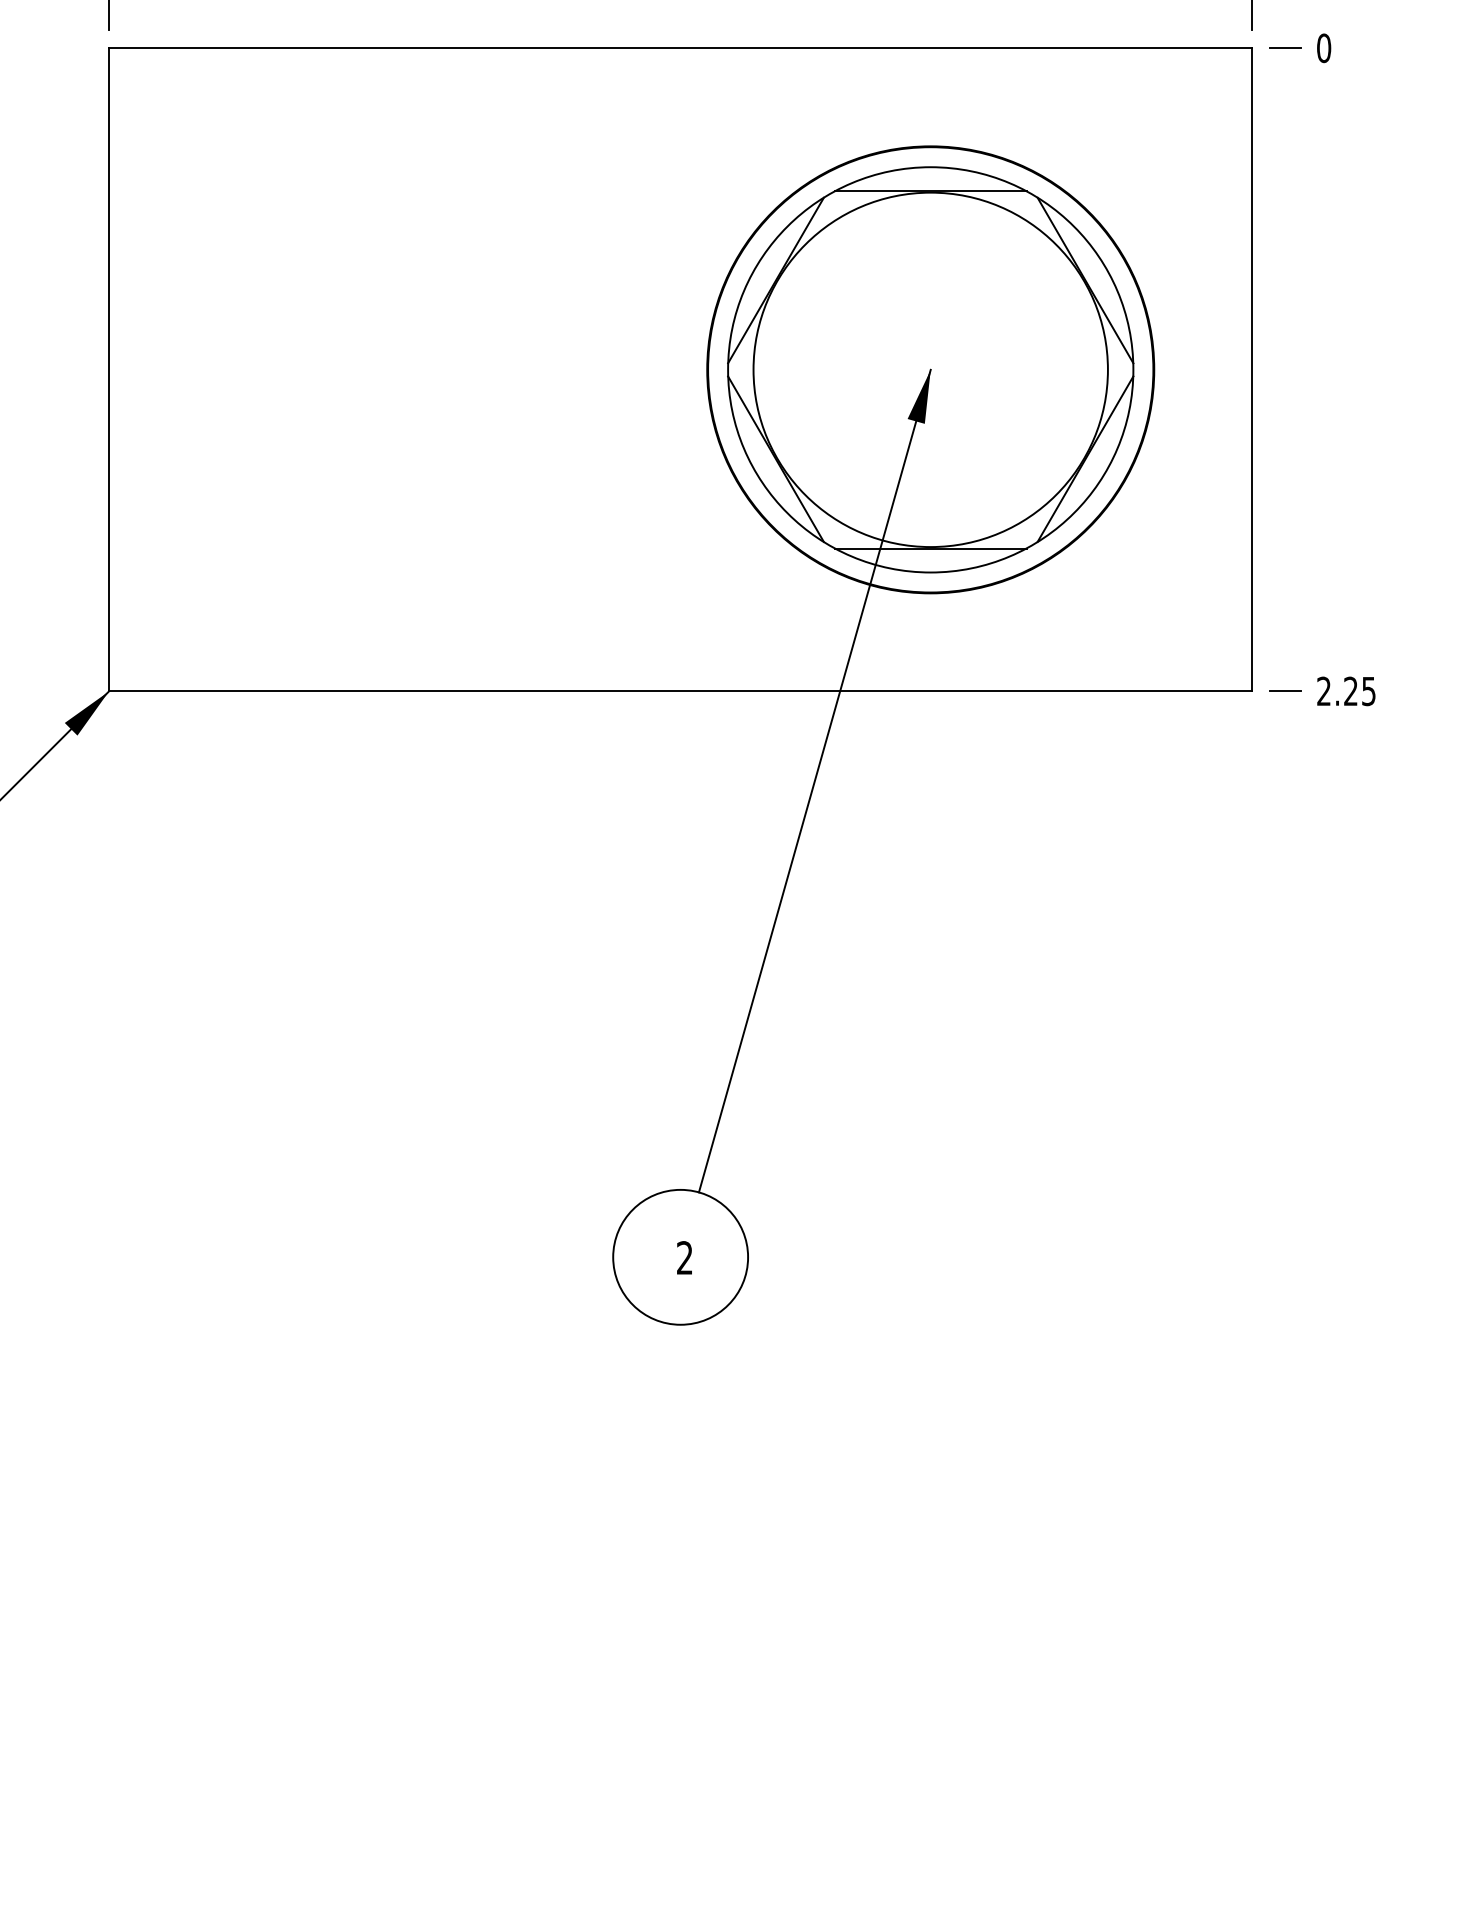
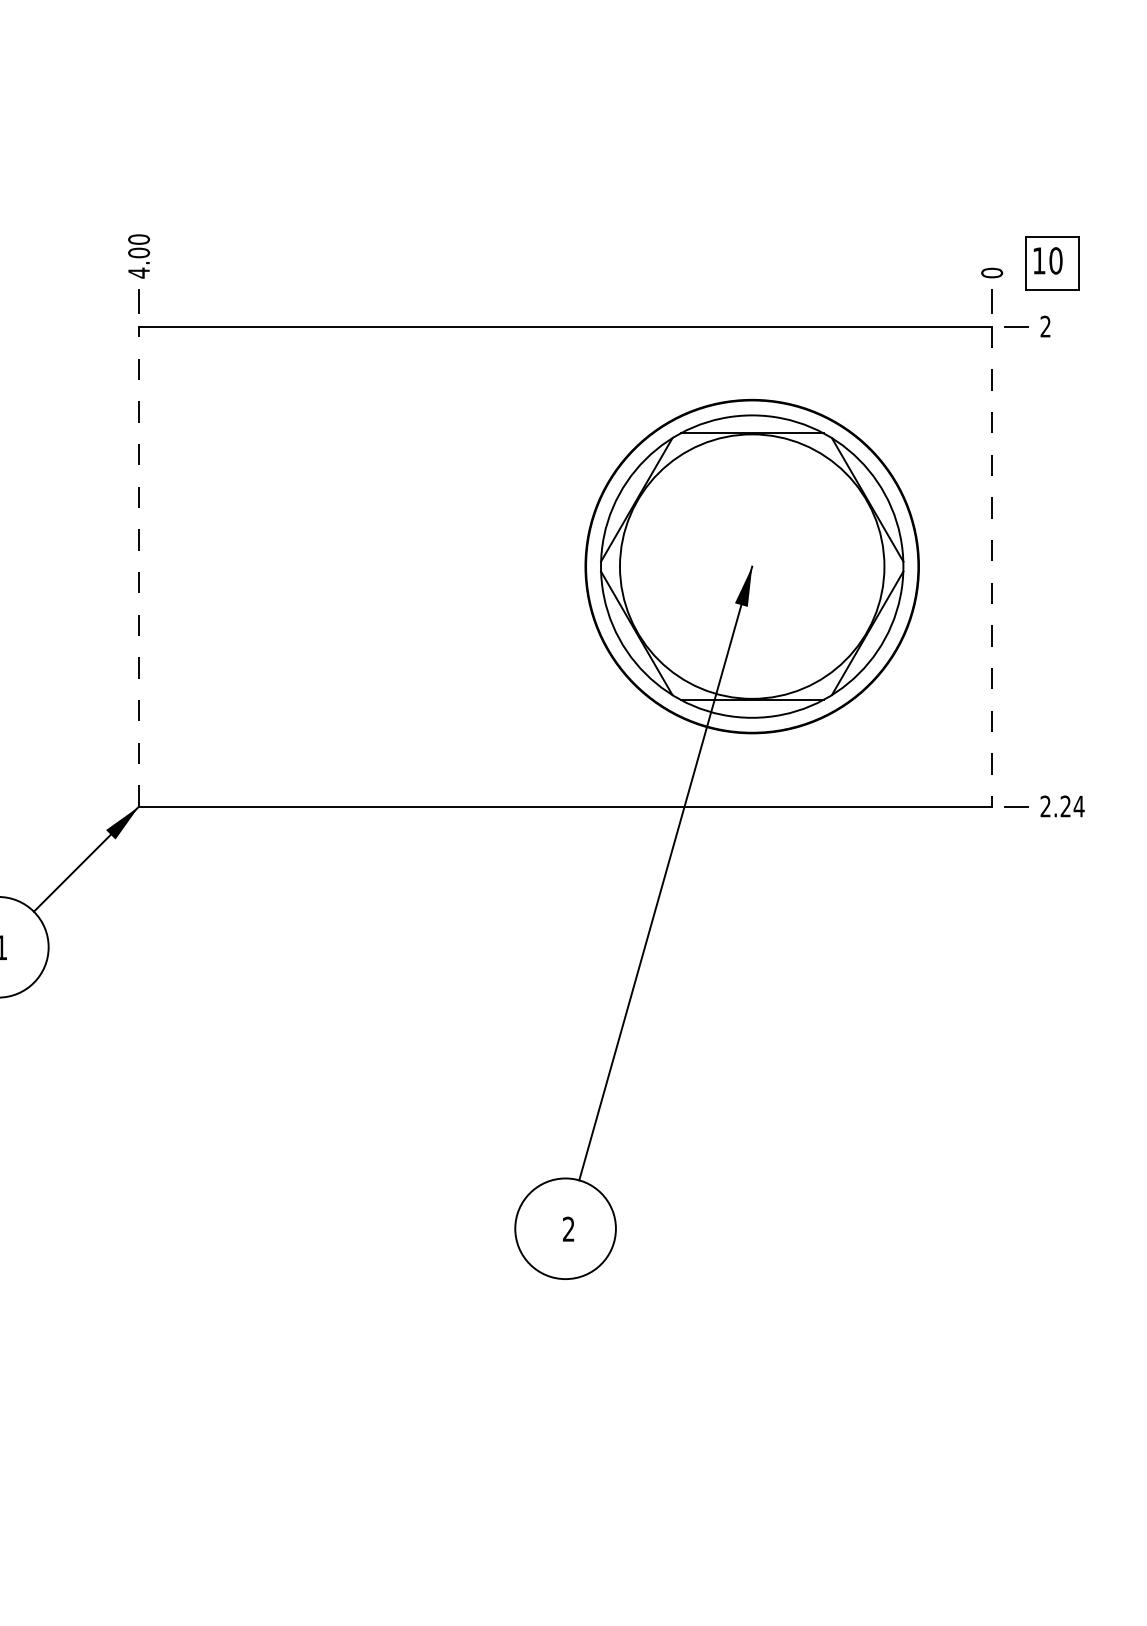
text: (1323, 48) -> (1045, 326), 0 -> 2
line: (109, 369) -> (139, 566), solid -> dashed
line: (1252, 369) -> (992, 566), solid -> dashed
text: (1368, 691) -> (1078, 806), 2.25 -> 2.24

